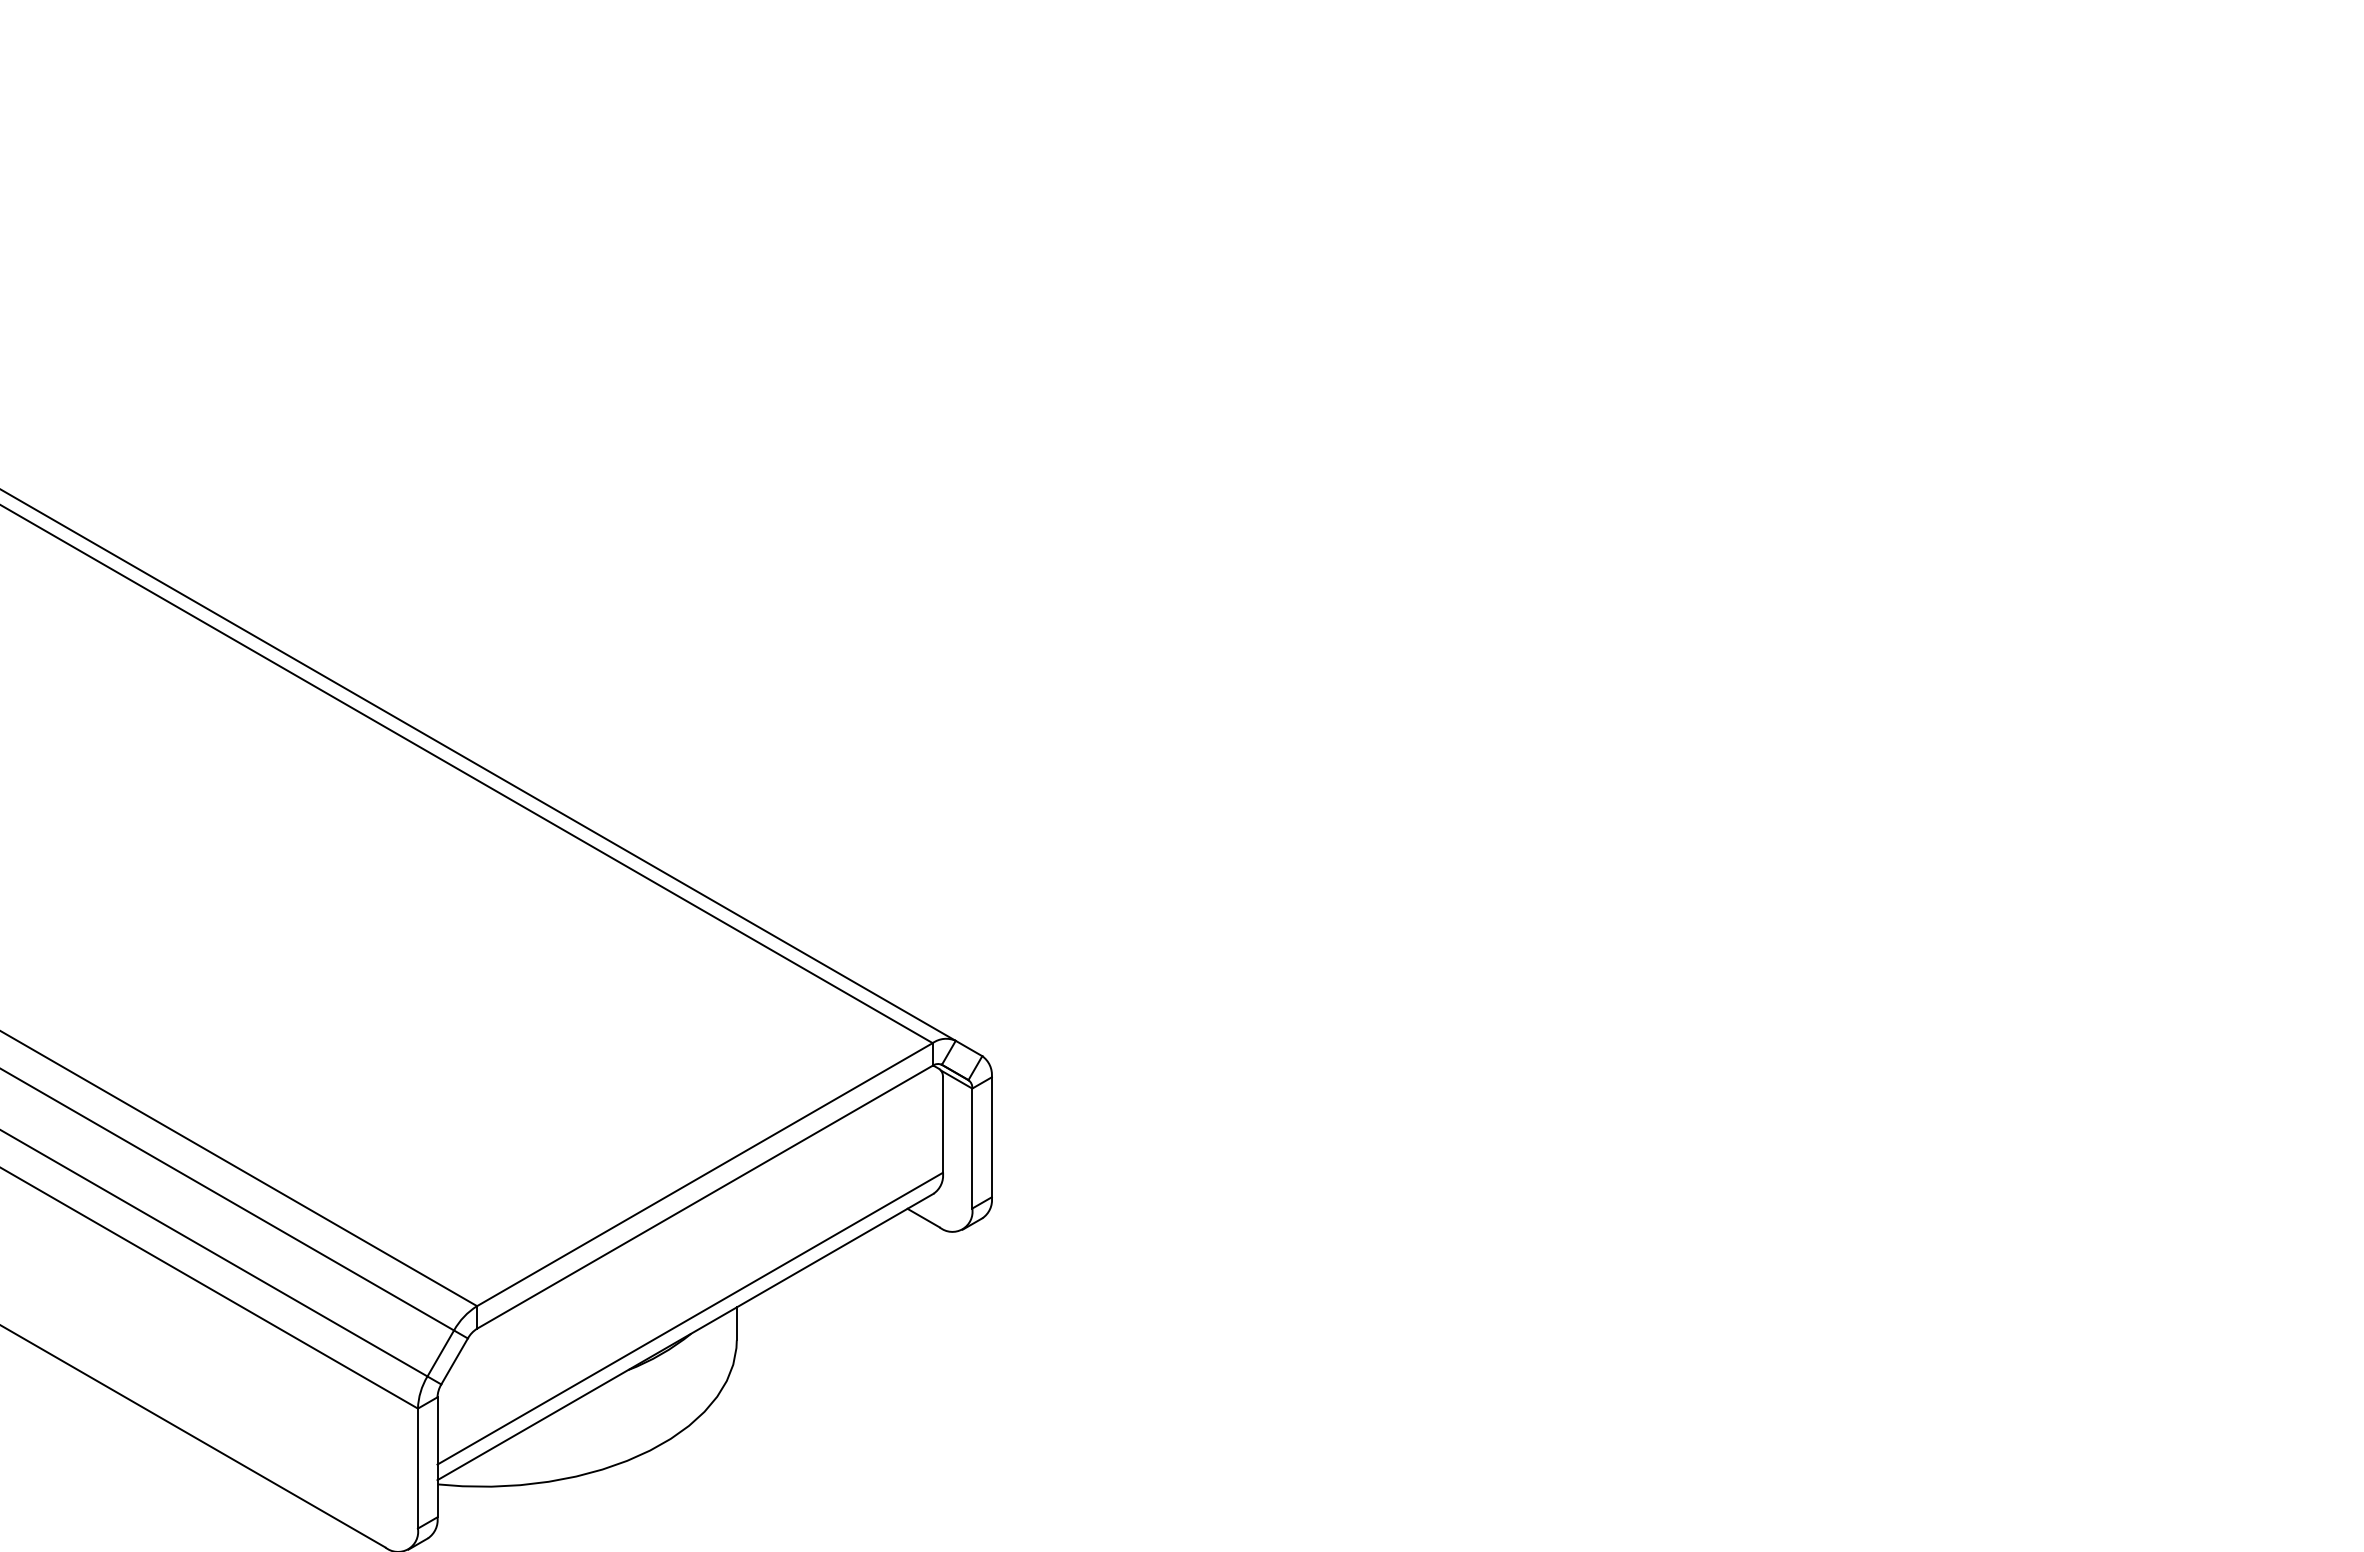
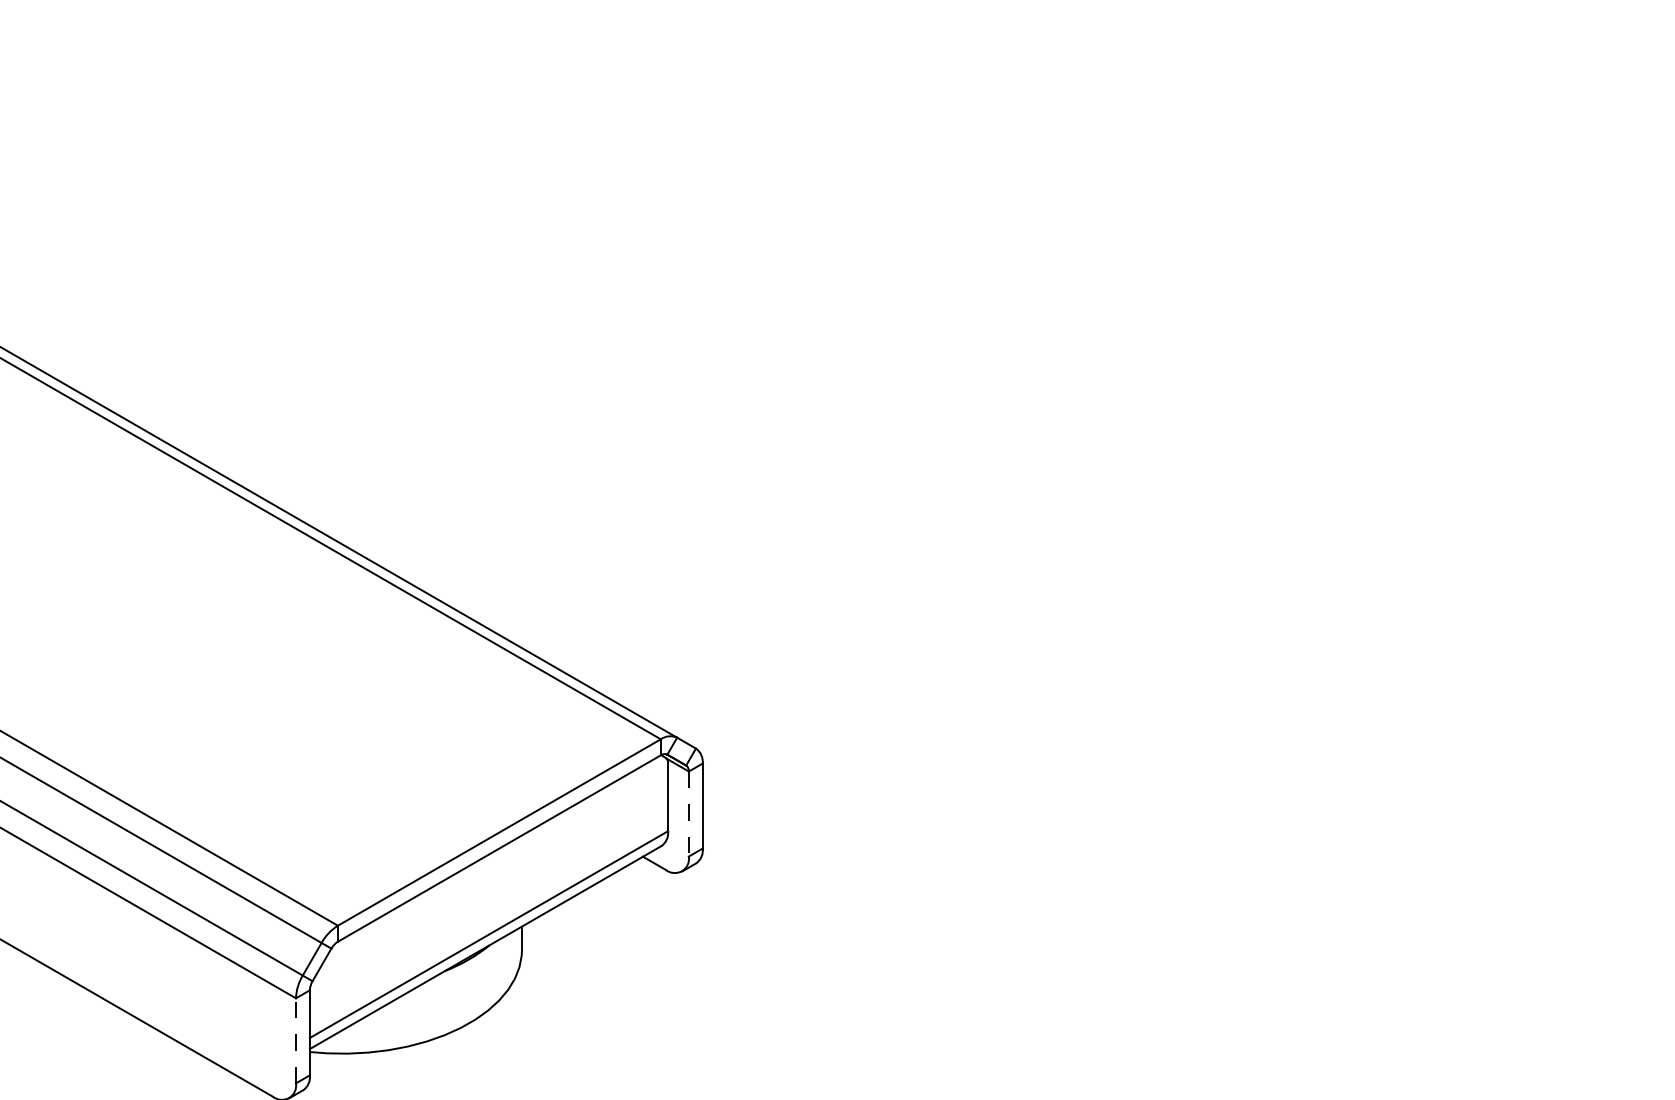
line: (972, 1148) -> (689, 813), solid -> dashed
line: (417, 1468) -> (295, 1040), solid -> dashed

